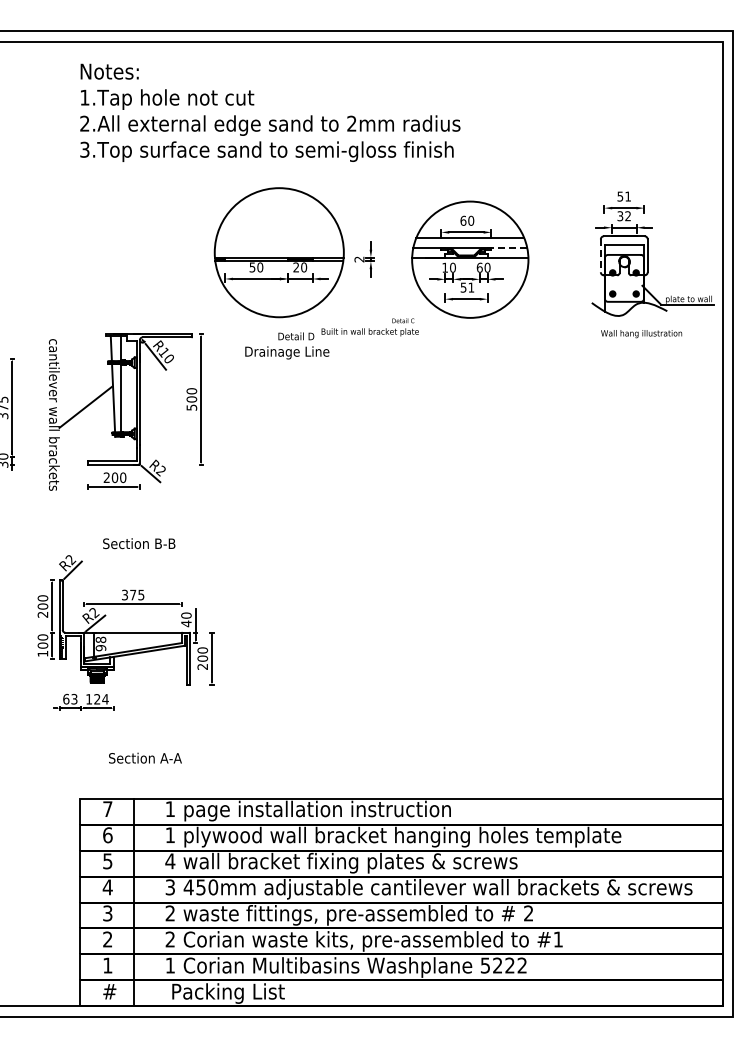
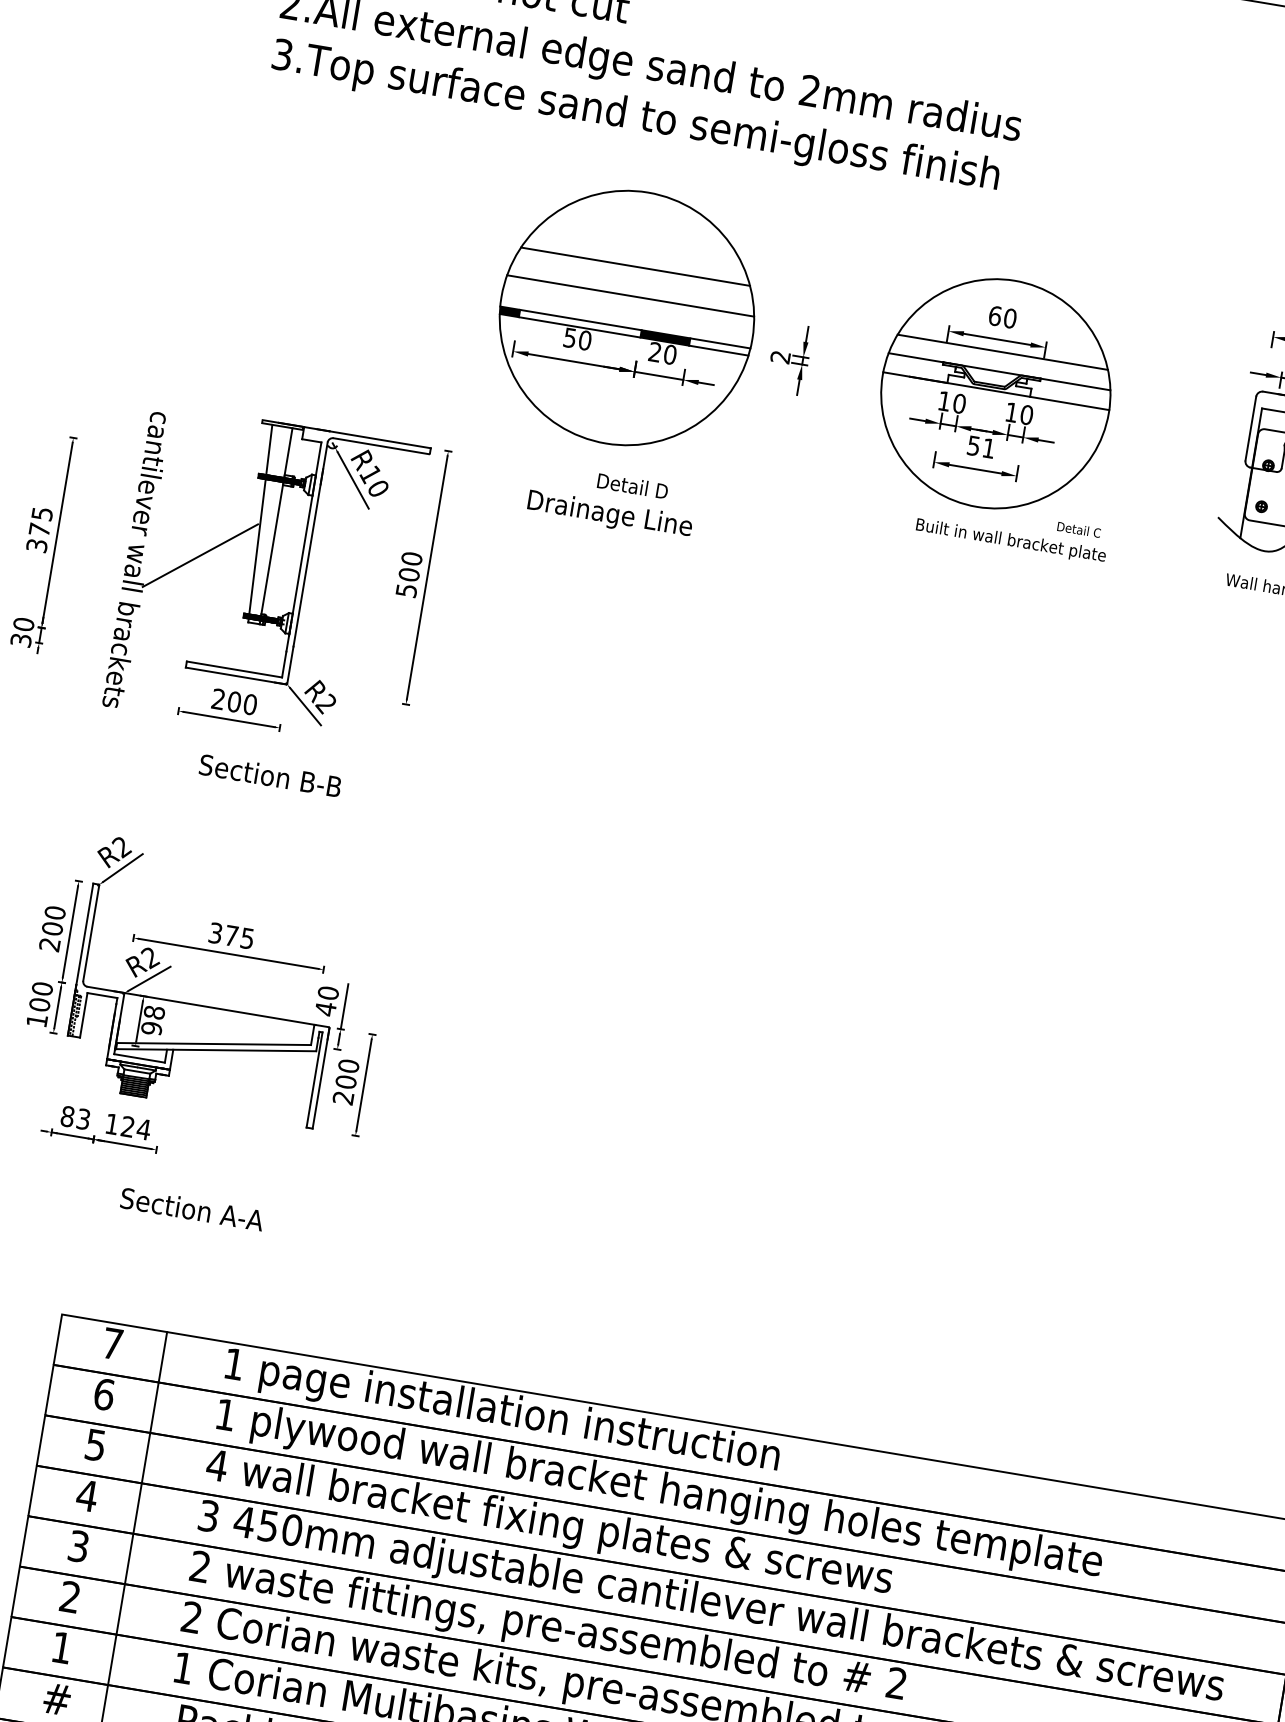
line: (279, 226) -> (635, 267), added
line: (278, 241) -> (629, 295), added
line: (509, 248) -> (1075, 384), dashed -> solid
line: (600, 256) -> (1249, 429), dashed -> solid
text: (479, 267) -> (1011, 411), 60 -> 10
text: (369, 327) -> (1011, 531), moved
text: (139, 543) -> (271, 775), moved
text: (66, 698) -> (68, 1115), 63 -> 83
text: (145, 757) -> (192, 1207), moved

